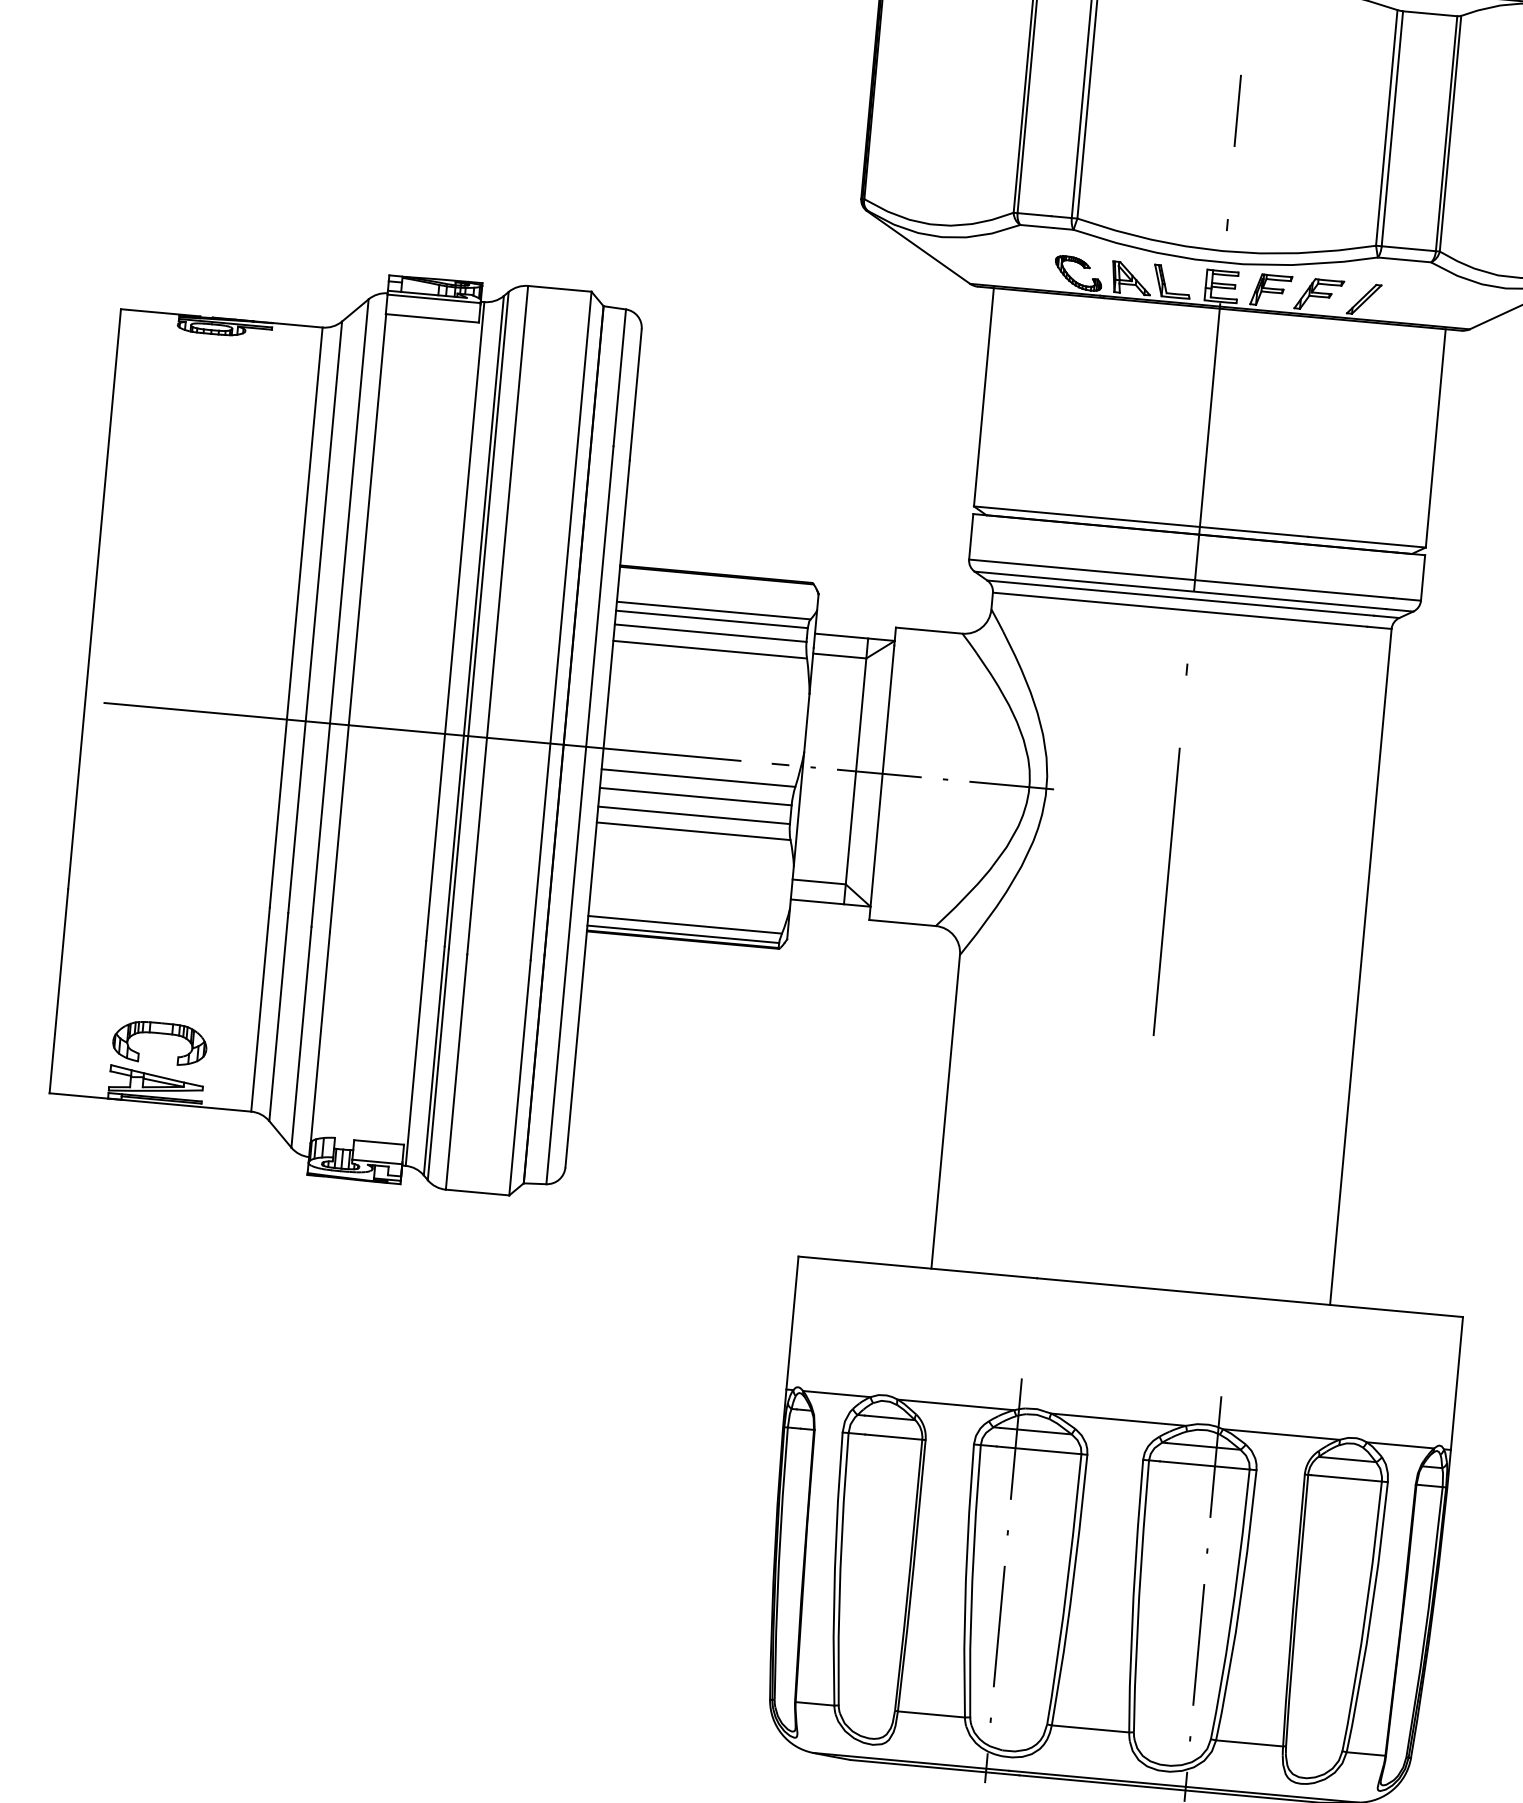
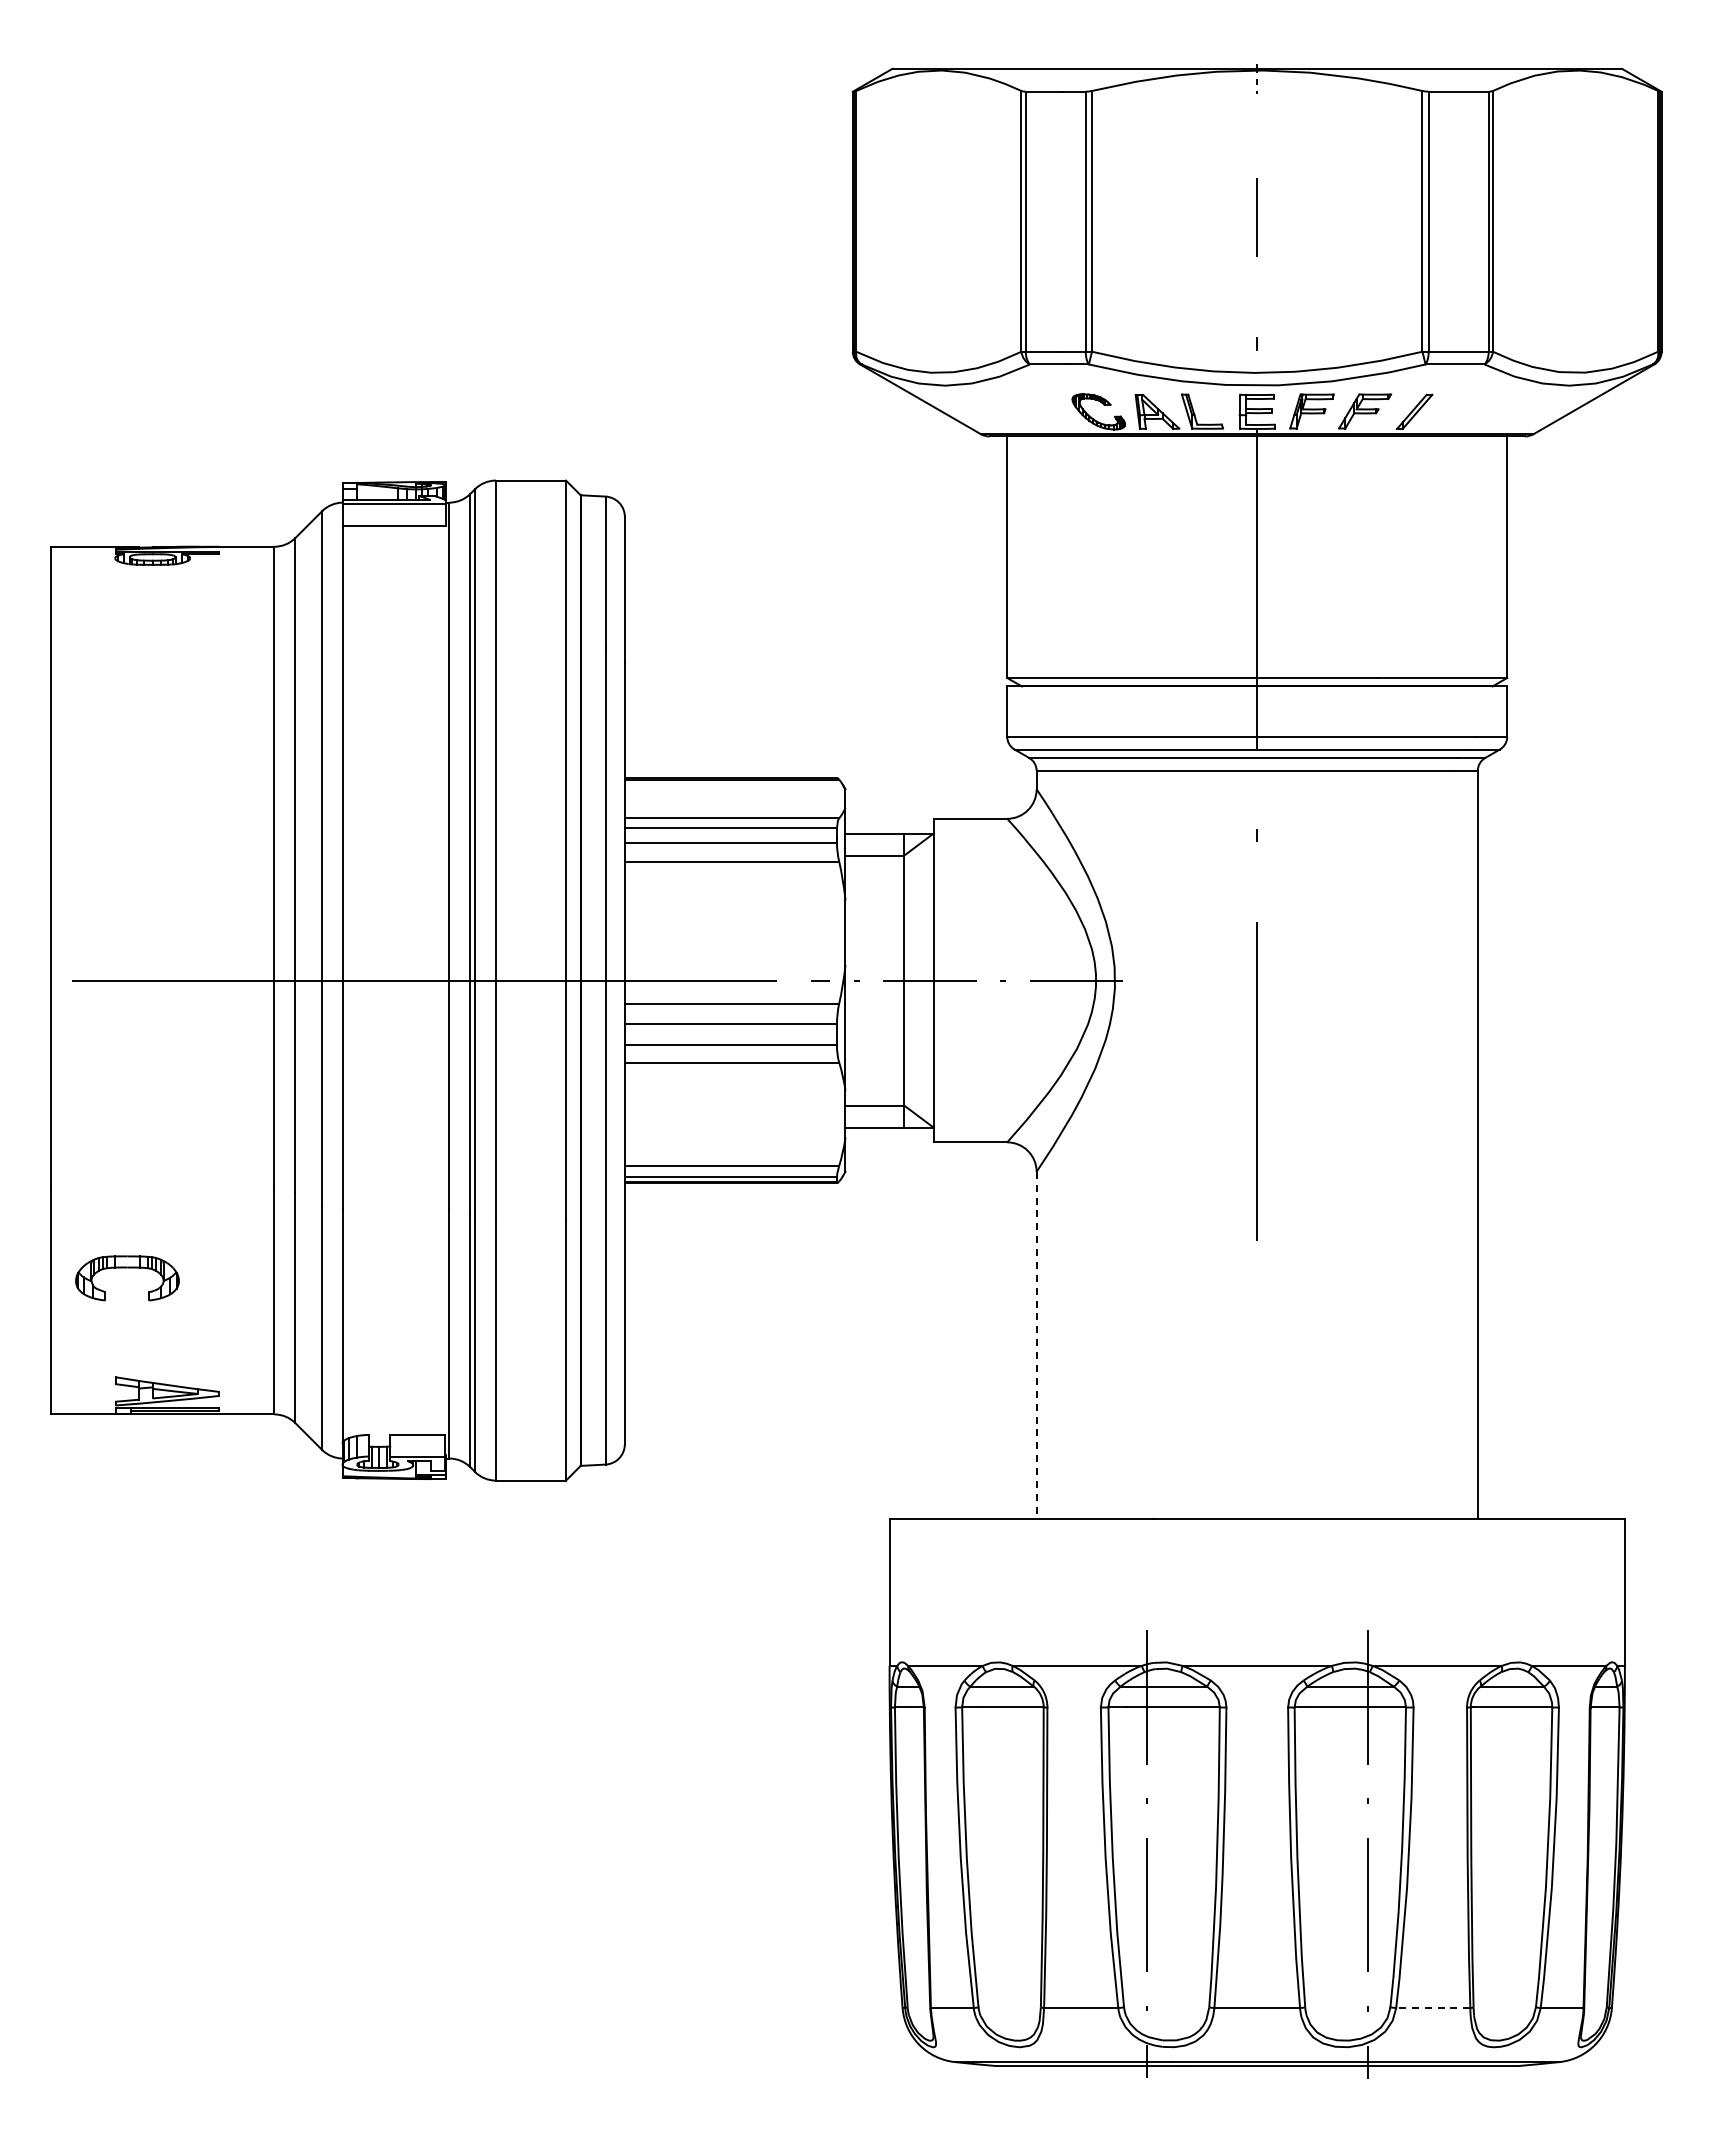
part: (160, 1034) -> (127, 1268), moved
line: (945, 1112) -> (1036, 1345), solid -> dashed
line: (1248, 1743) -> (1432, 2008), solid -> dashed

